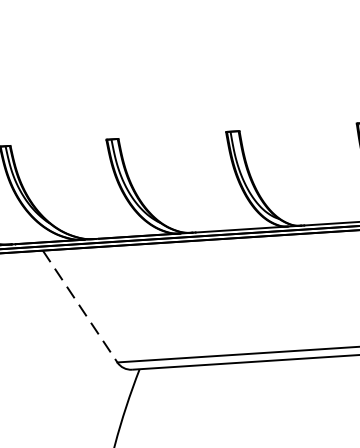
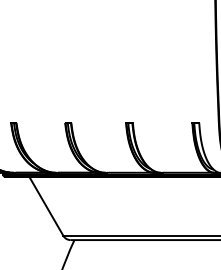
line: (80, 306) -> (46, 206), dashed -> solid

